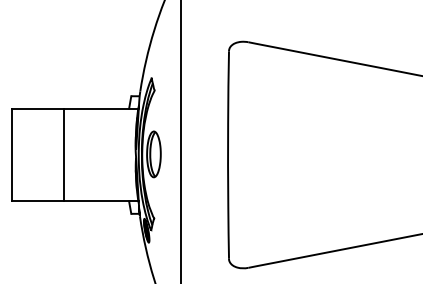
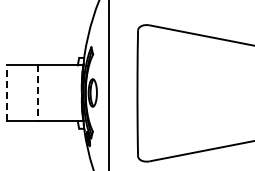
line: (12, 155) -> (7, 93), solid -> dashed
line: (63, 155) -> (38, 93), solid -> dashed

